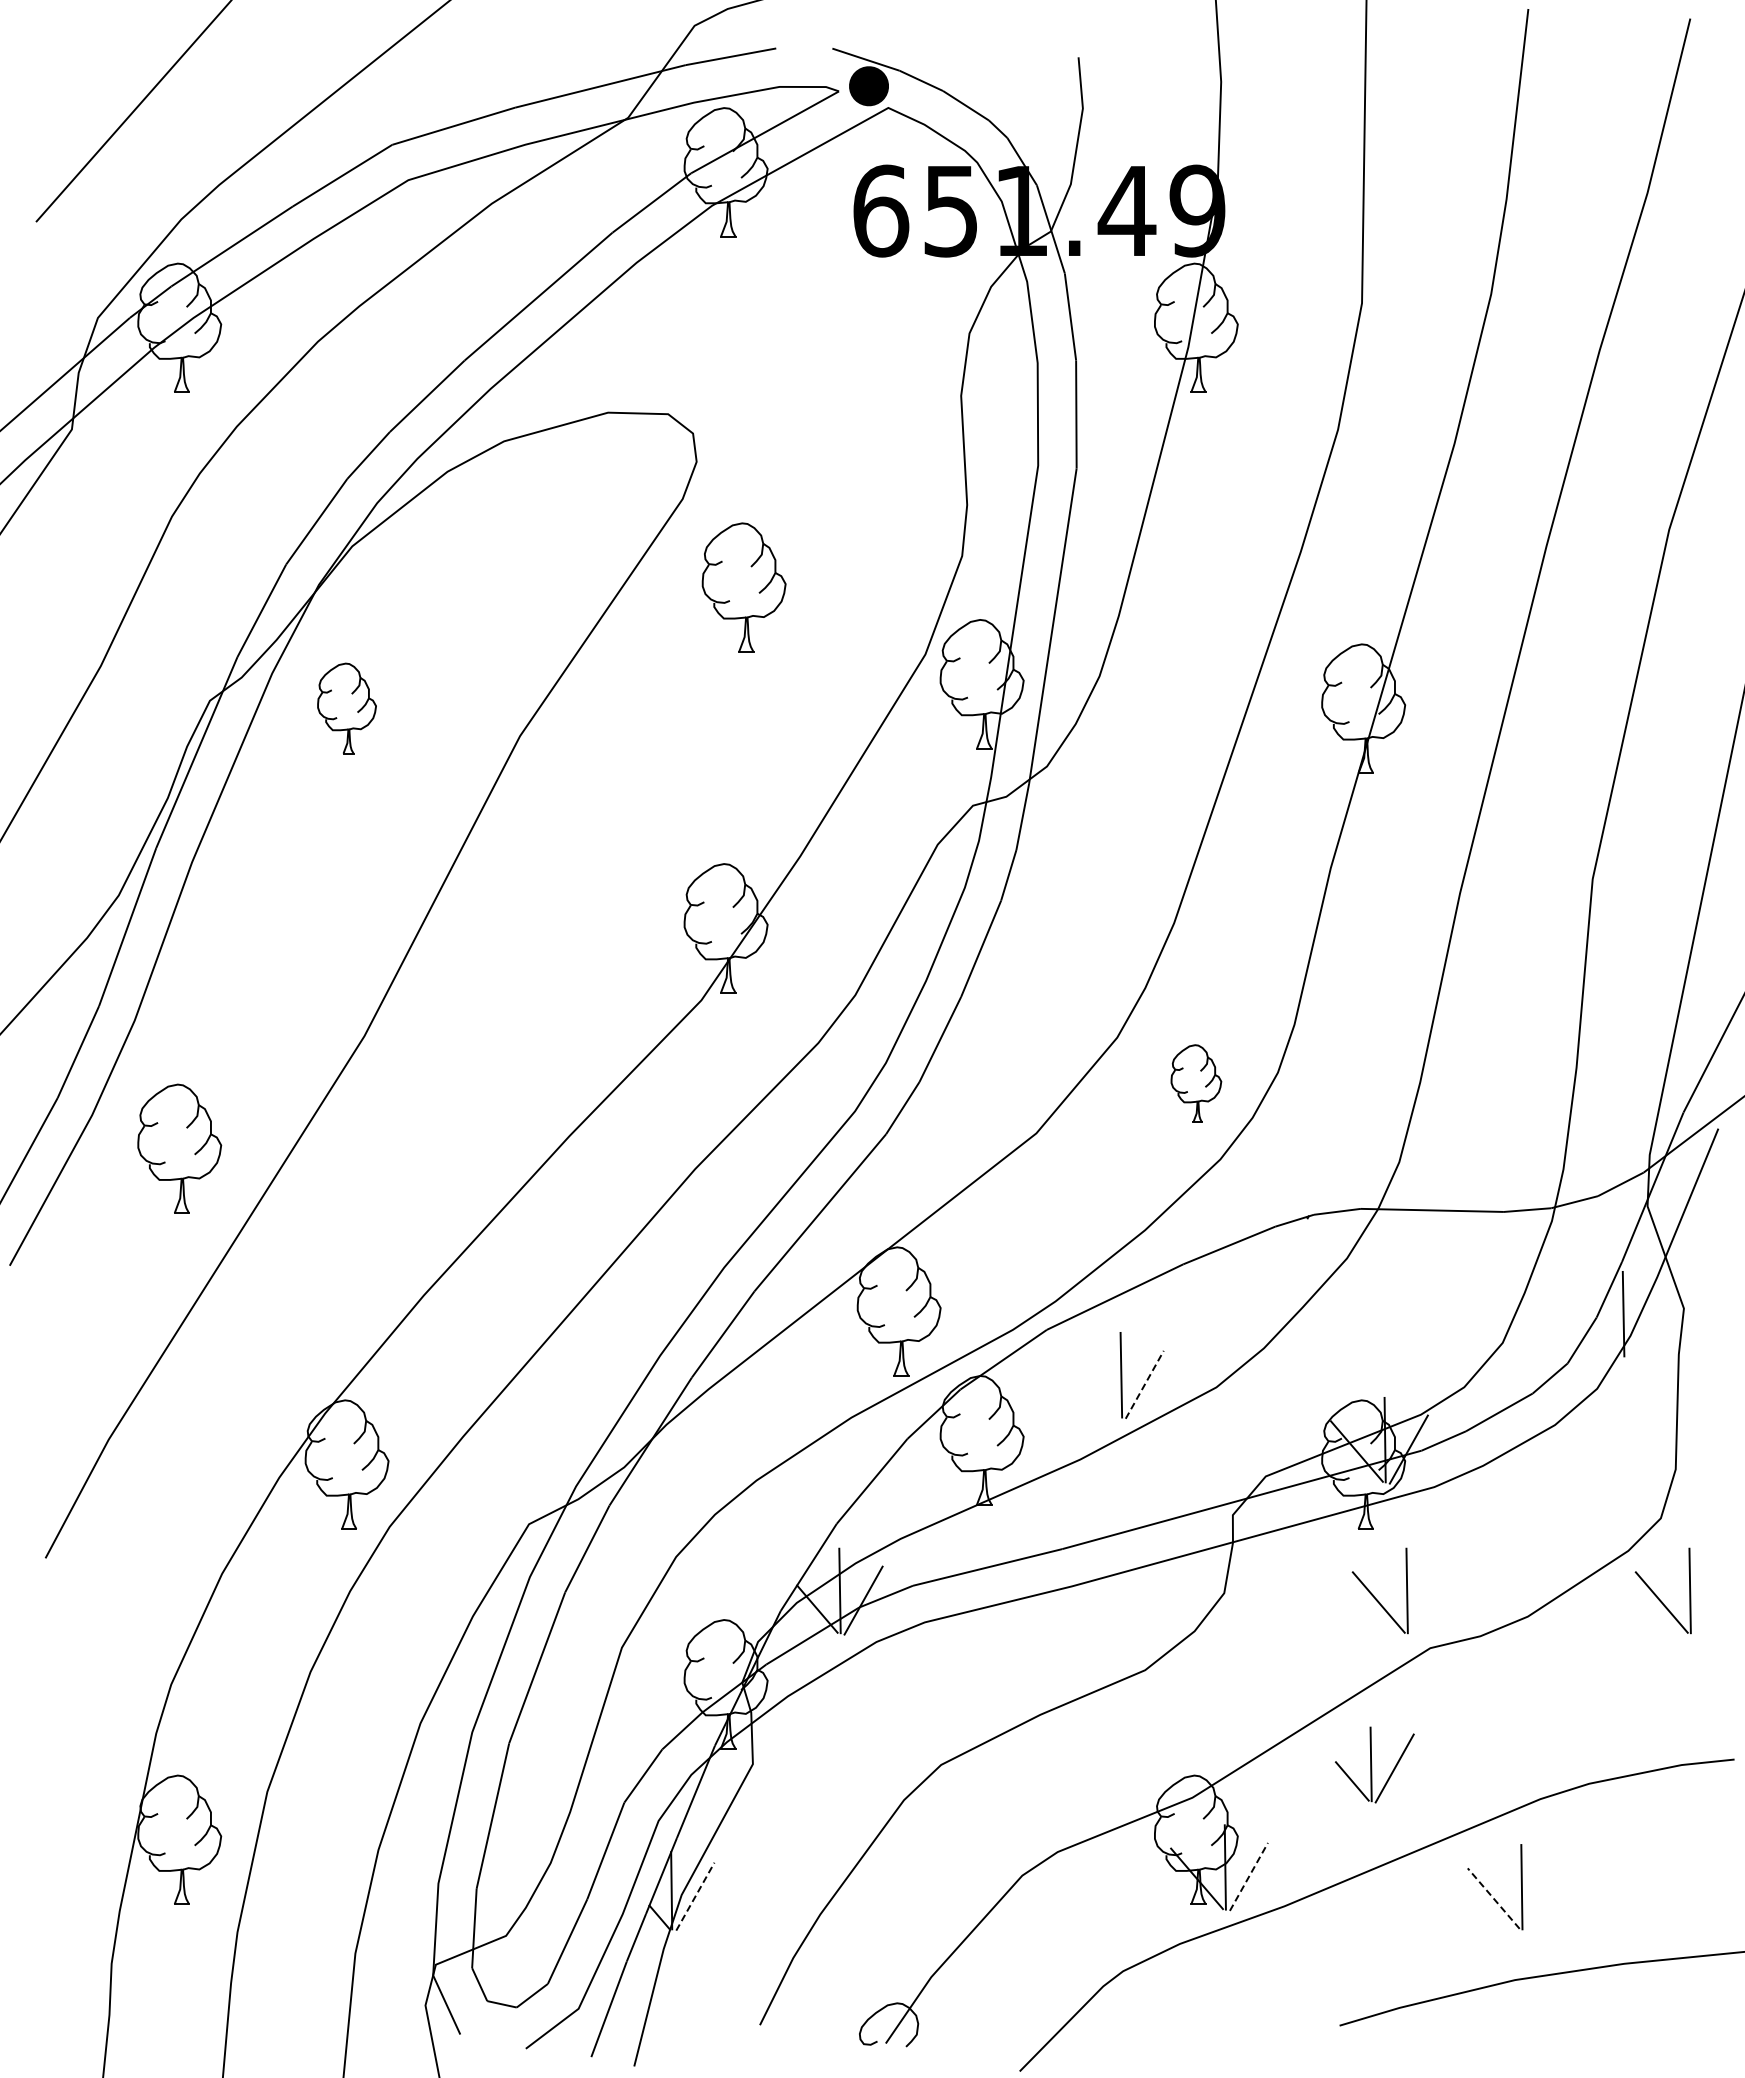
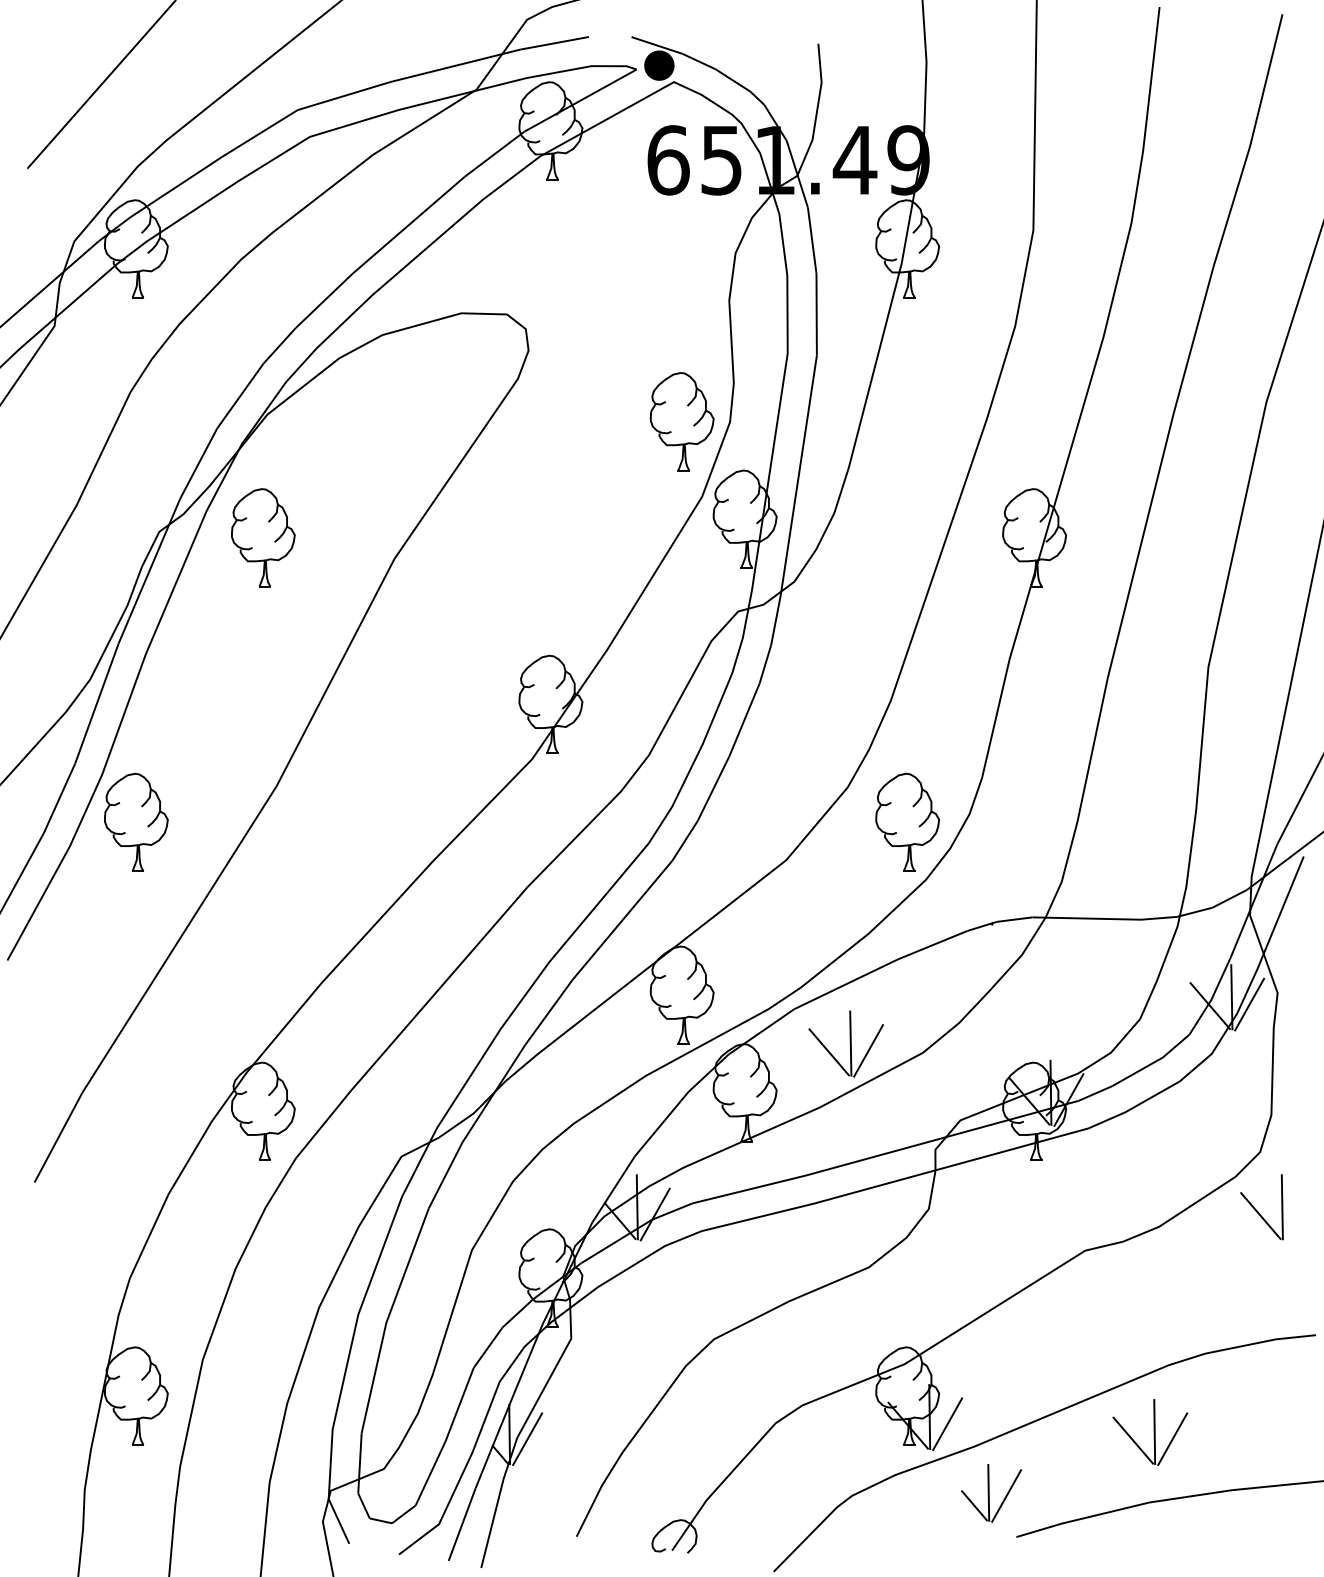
part: (743, 587) -> (681, 421), moved
part: (346, 708) -> (262, 537), size x1.43
part: (1196, 1083) -> (907, 822), size x1.67
part: (179, 1148) -> (136, 822), moved
line: (1646, 1323) -> (1249, 1004), added
line: (1595, 1325) -> (1210, 1005), added
line: (1144, 1384) -> (868, 1050), dashed -> solid
line: (1092, 1386) -> (828, 1052), added
part: (1374, 1595) -> (1042, 1210), removed
part: (1374, 1764) -> (991, 1492), moved
line: (1248, 1876) -> (947, 1423), dashed -> solid
line: (695, 1896) -> (527, 1439), dashed -> solid
line: (1545, 1896) -> (1172, 1439), added
line: (1493, 1898) -> (1133, 1440), dashed -> solid

